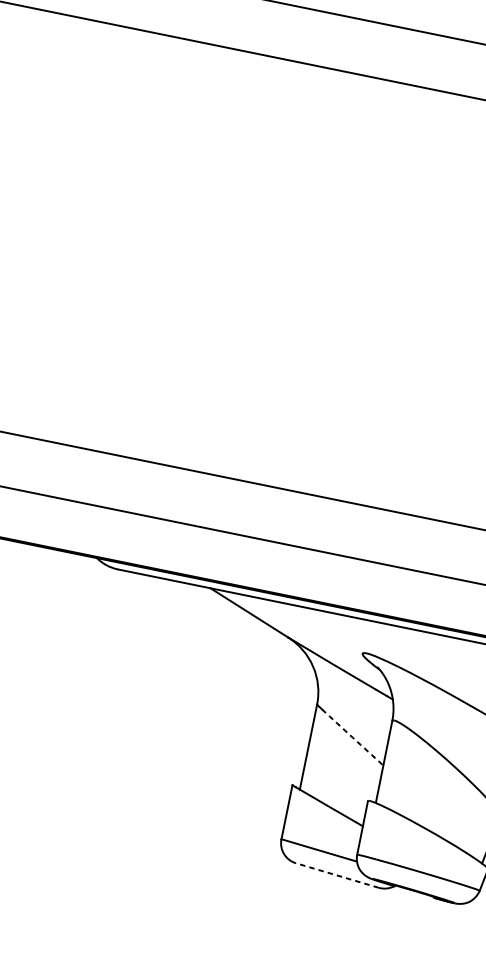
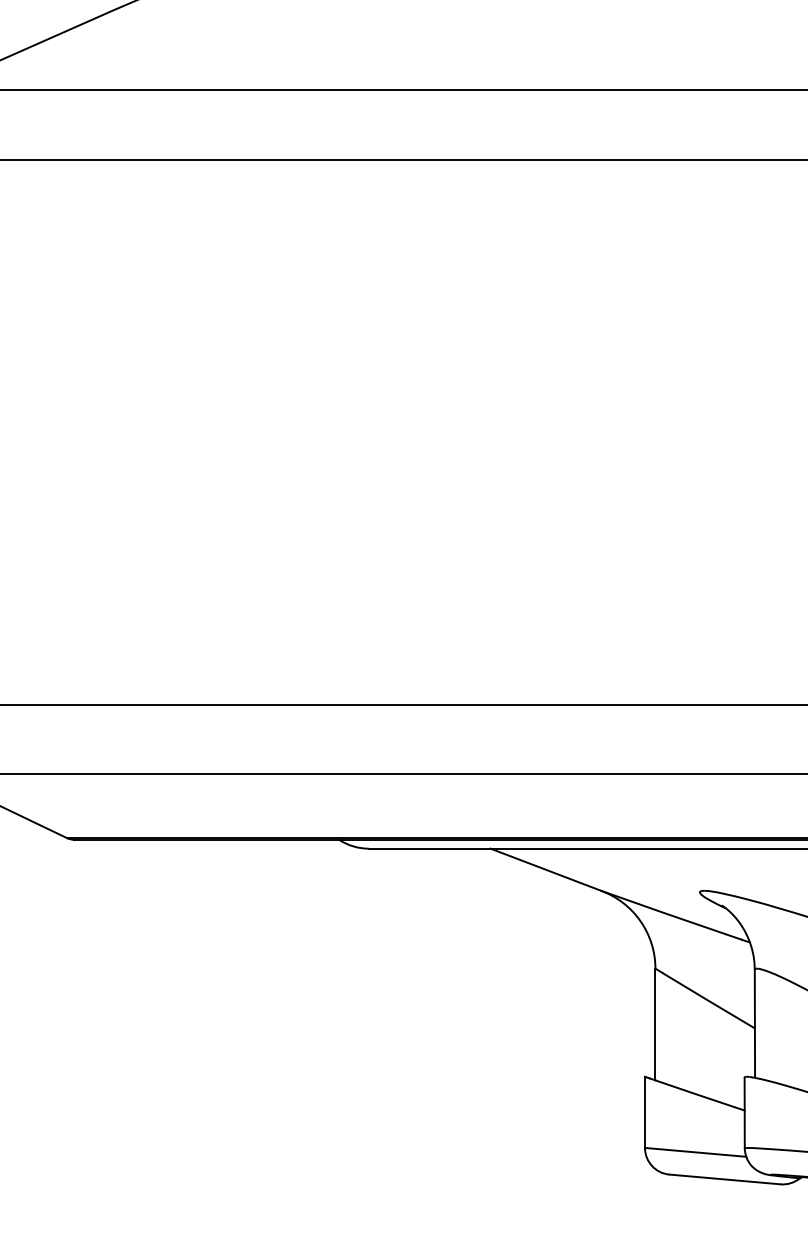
arc: (352, 737) -> (708, 1000), dashed -> solid
line: (337, 875) -> (725, 1179), dashed -> solid

